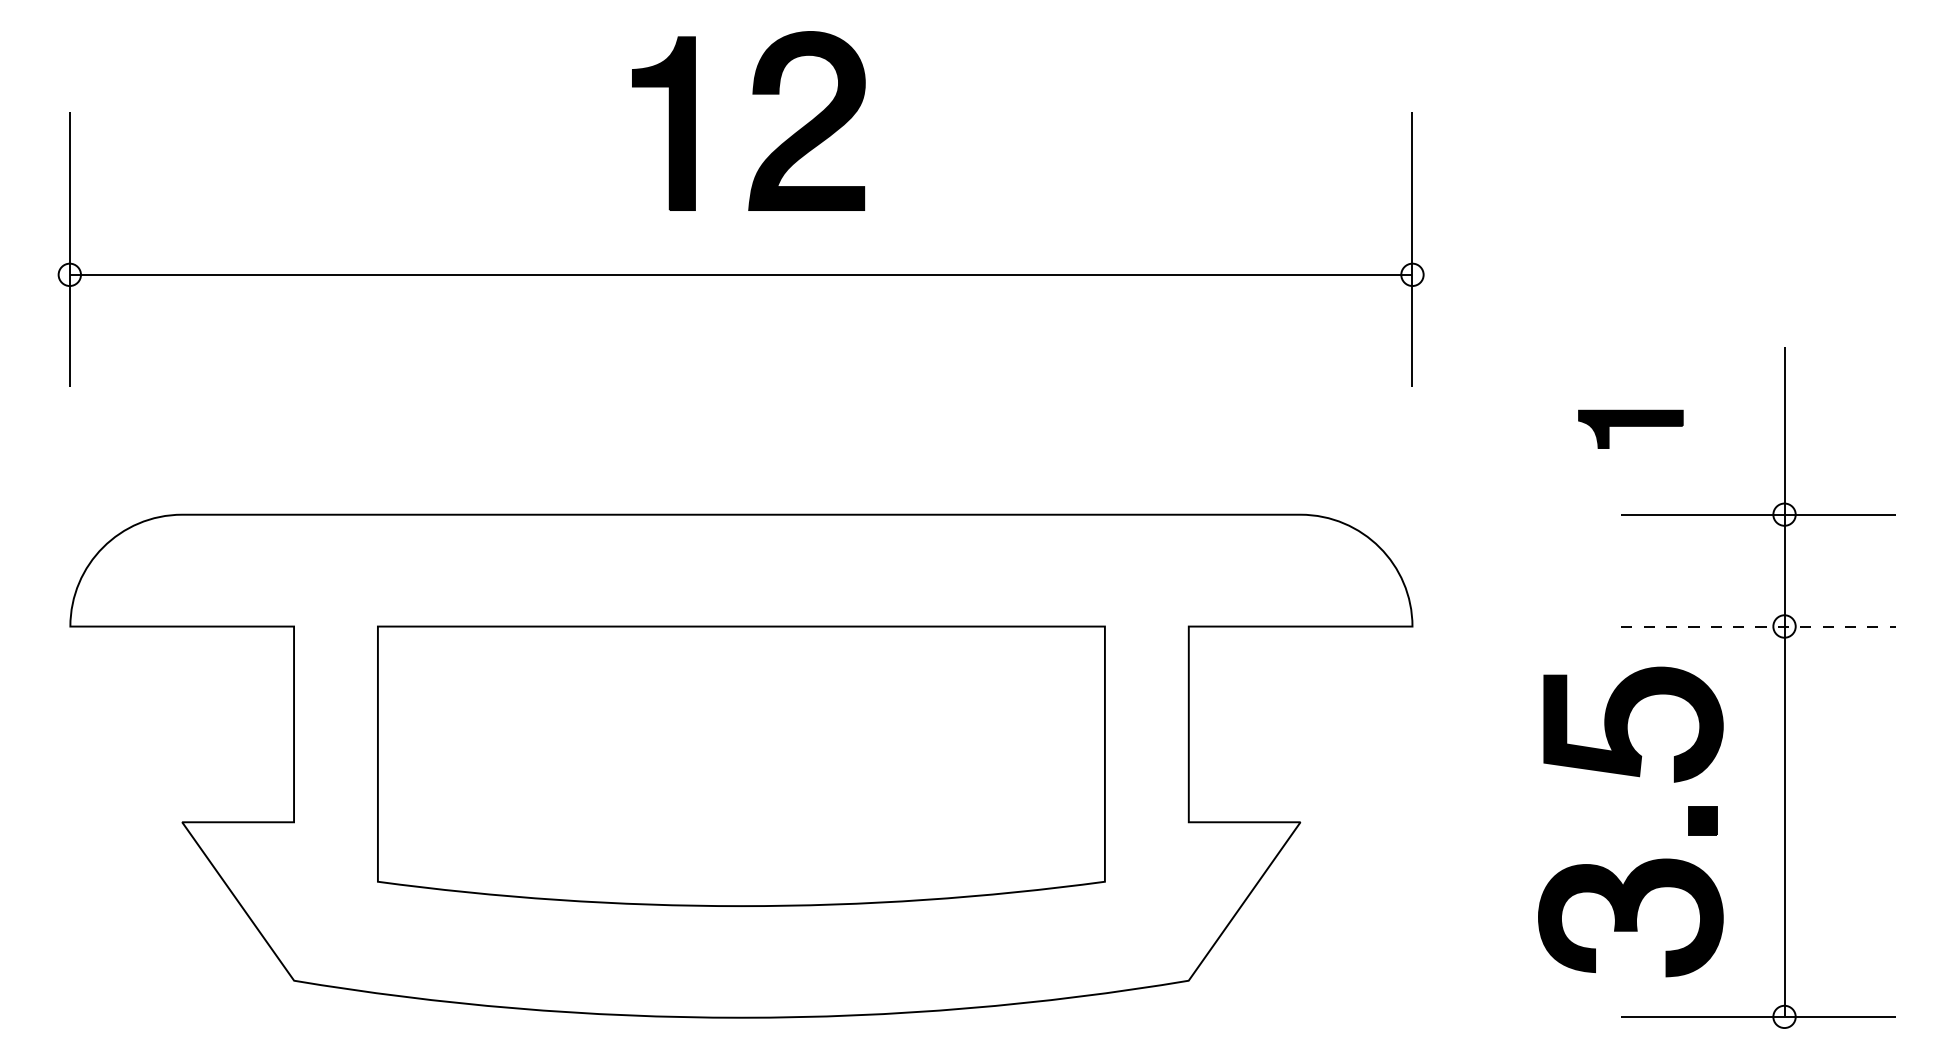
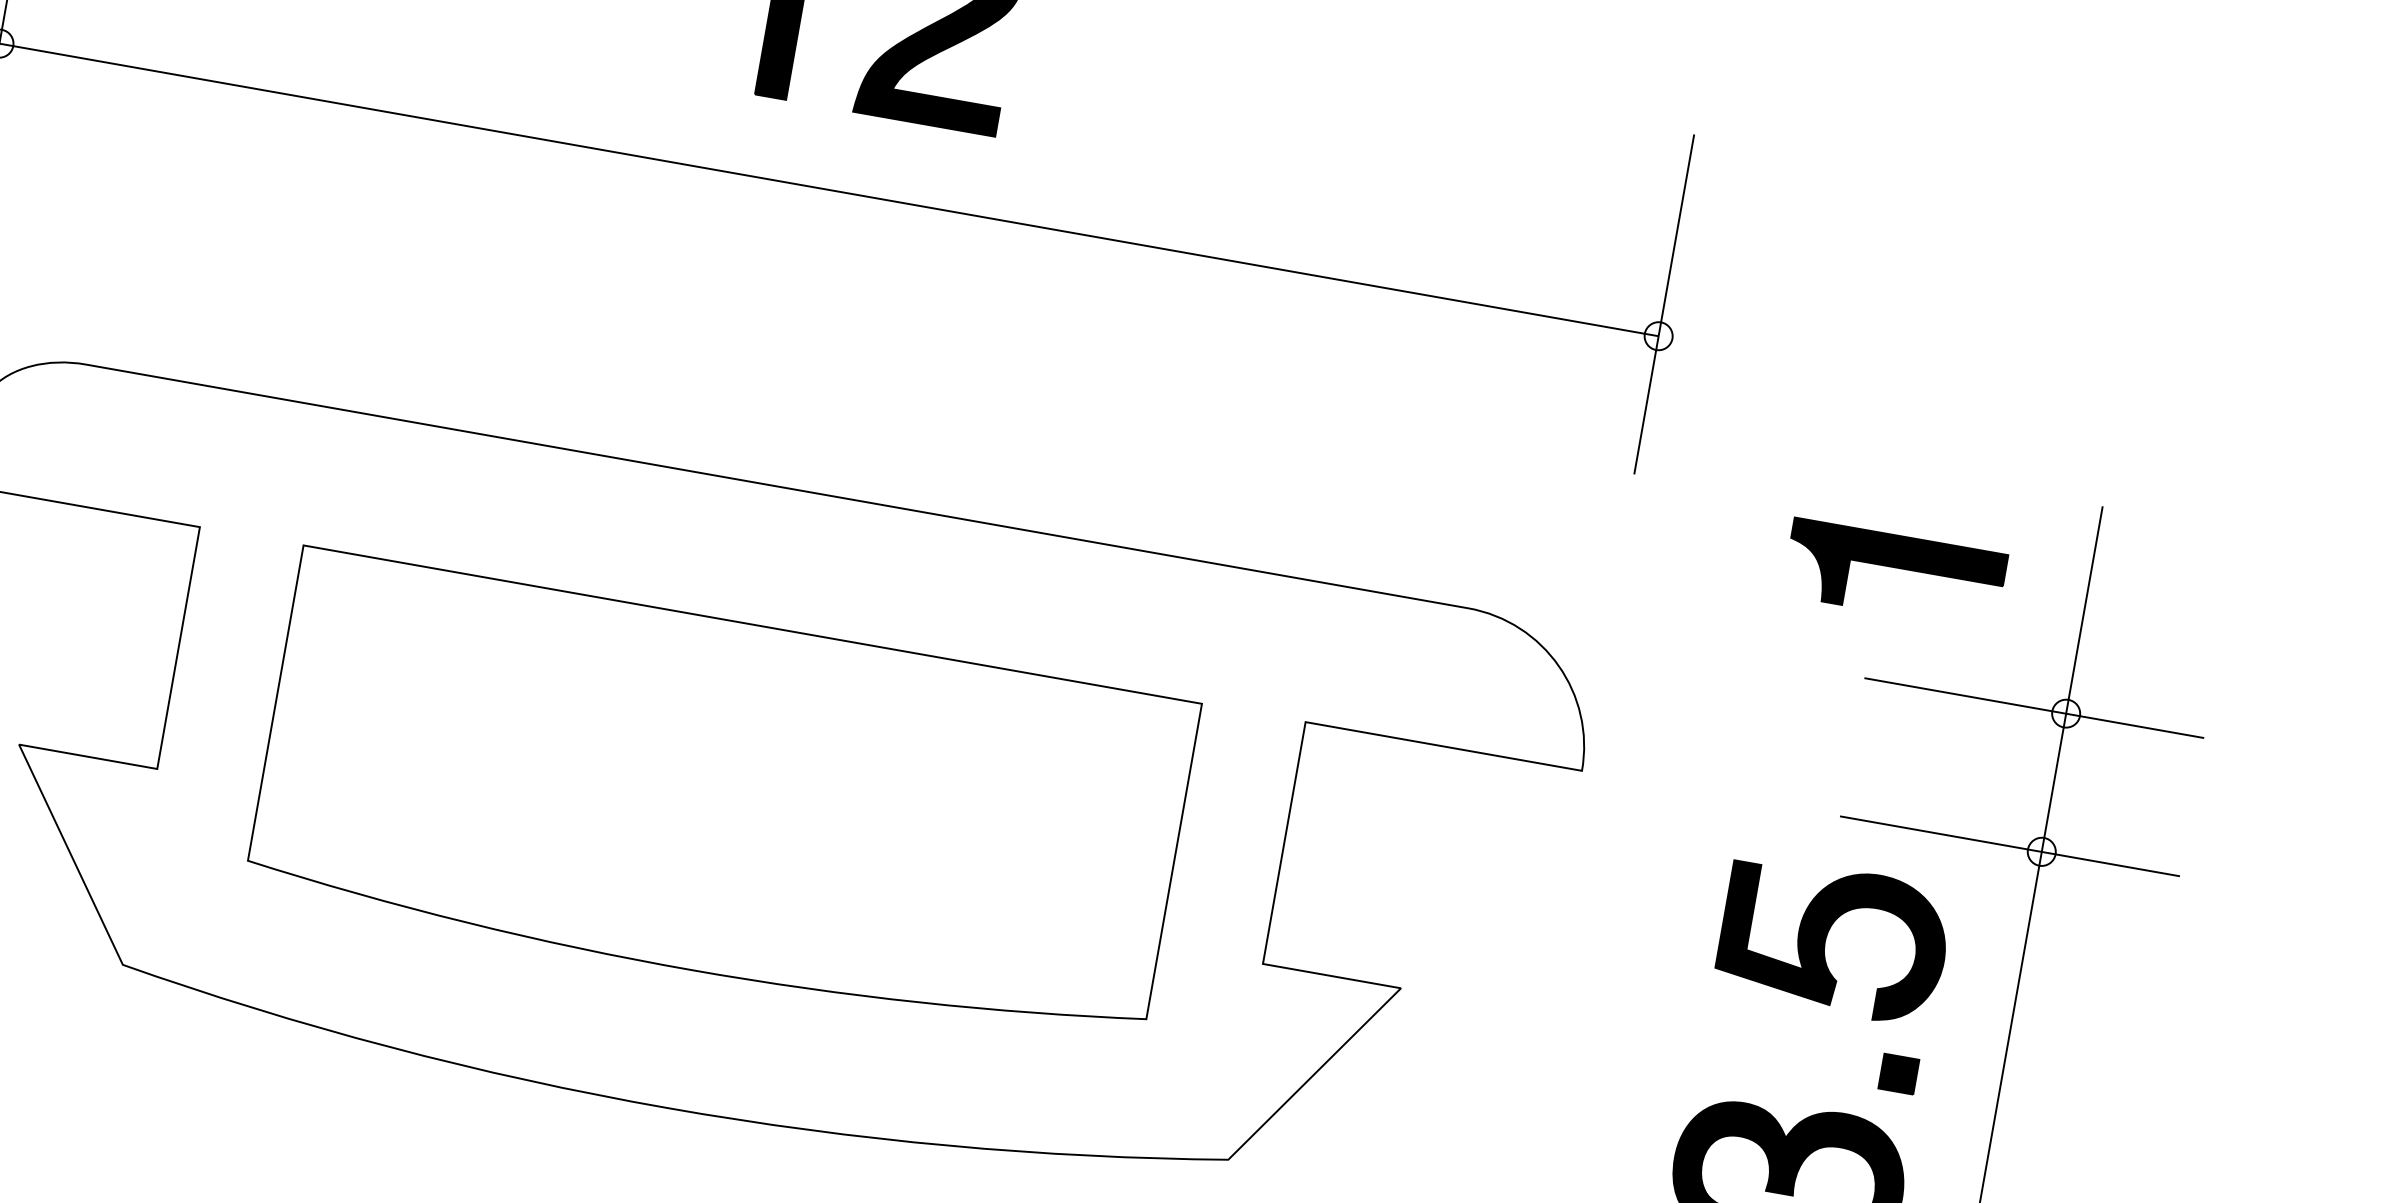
part: (1630, 429) -> (1894, 574), size x1.67
line: (1758, 626) -> (2009, 846), dashed -> solid

